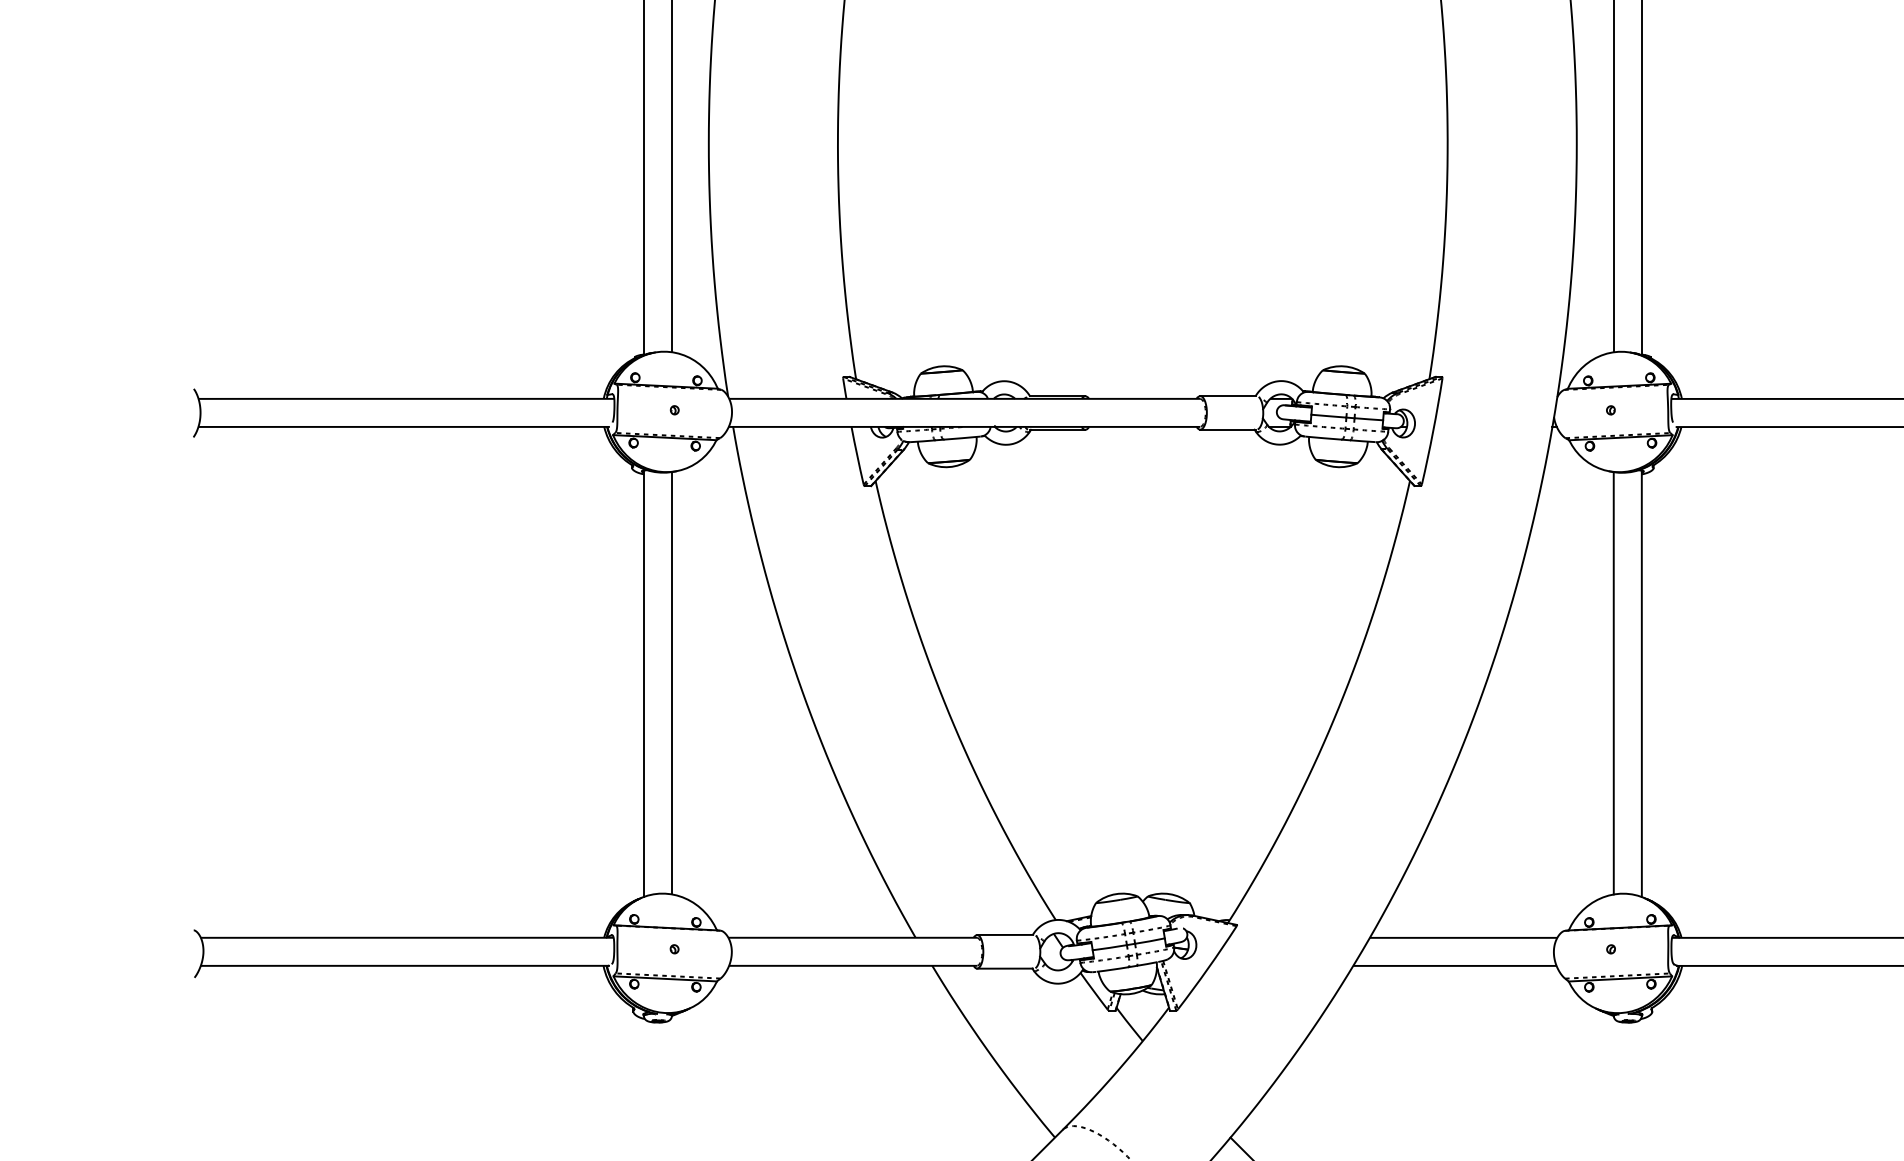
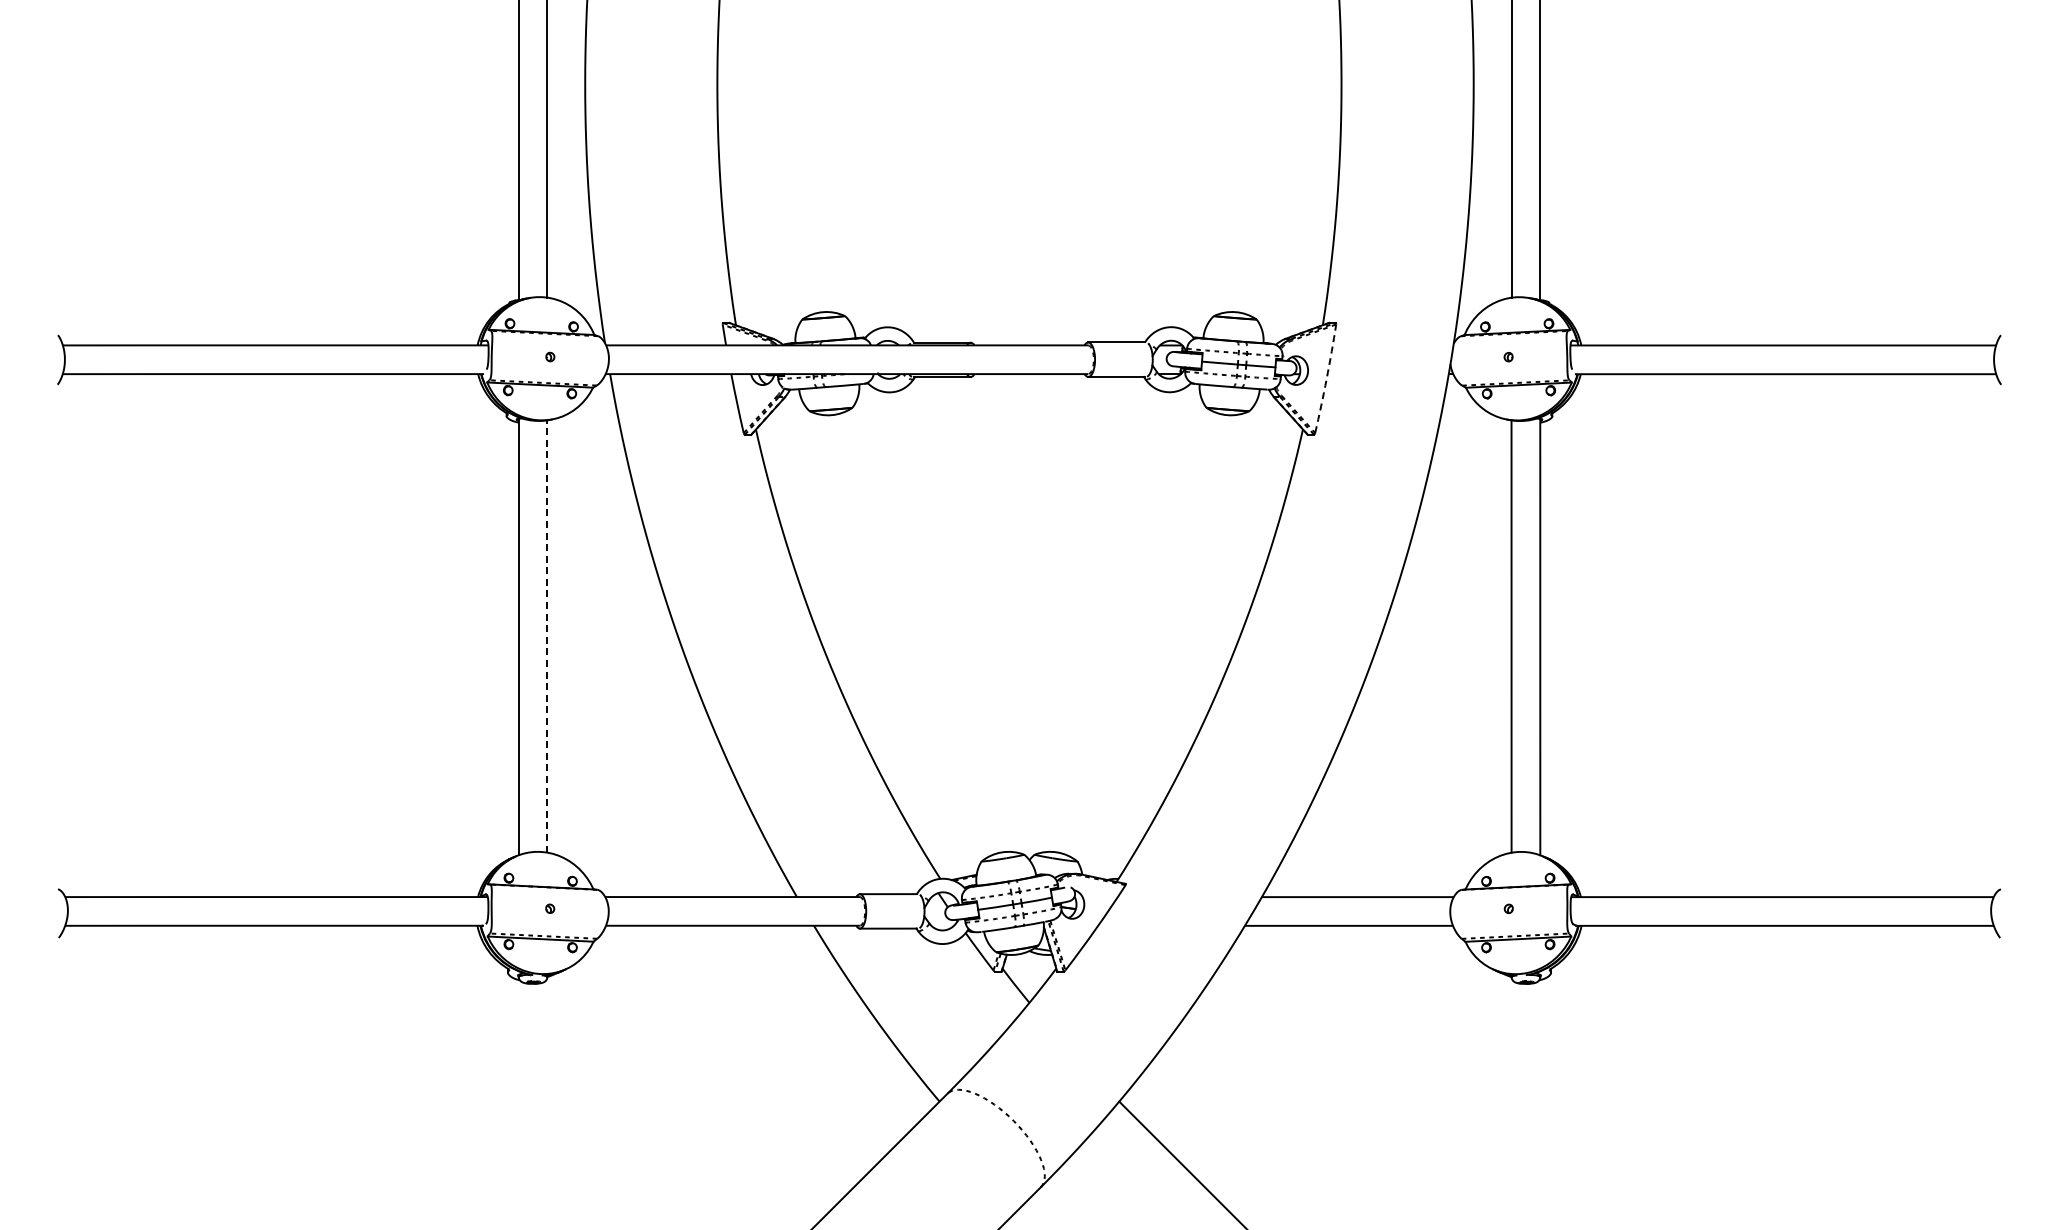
arc: (1432, 431) -> (1326, 378), solid -> dashed
line: (671, 682) -> (547, 635), solid -> dashed

